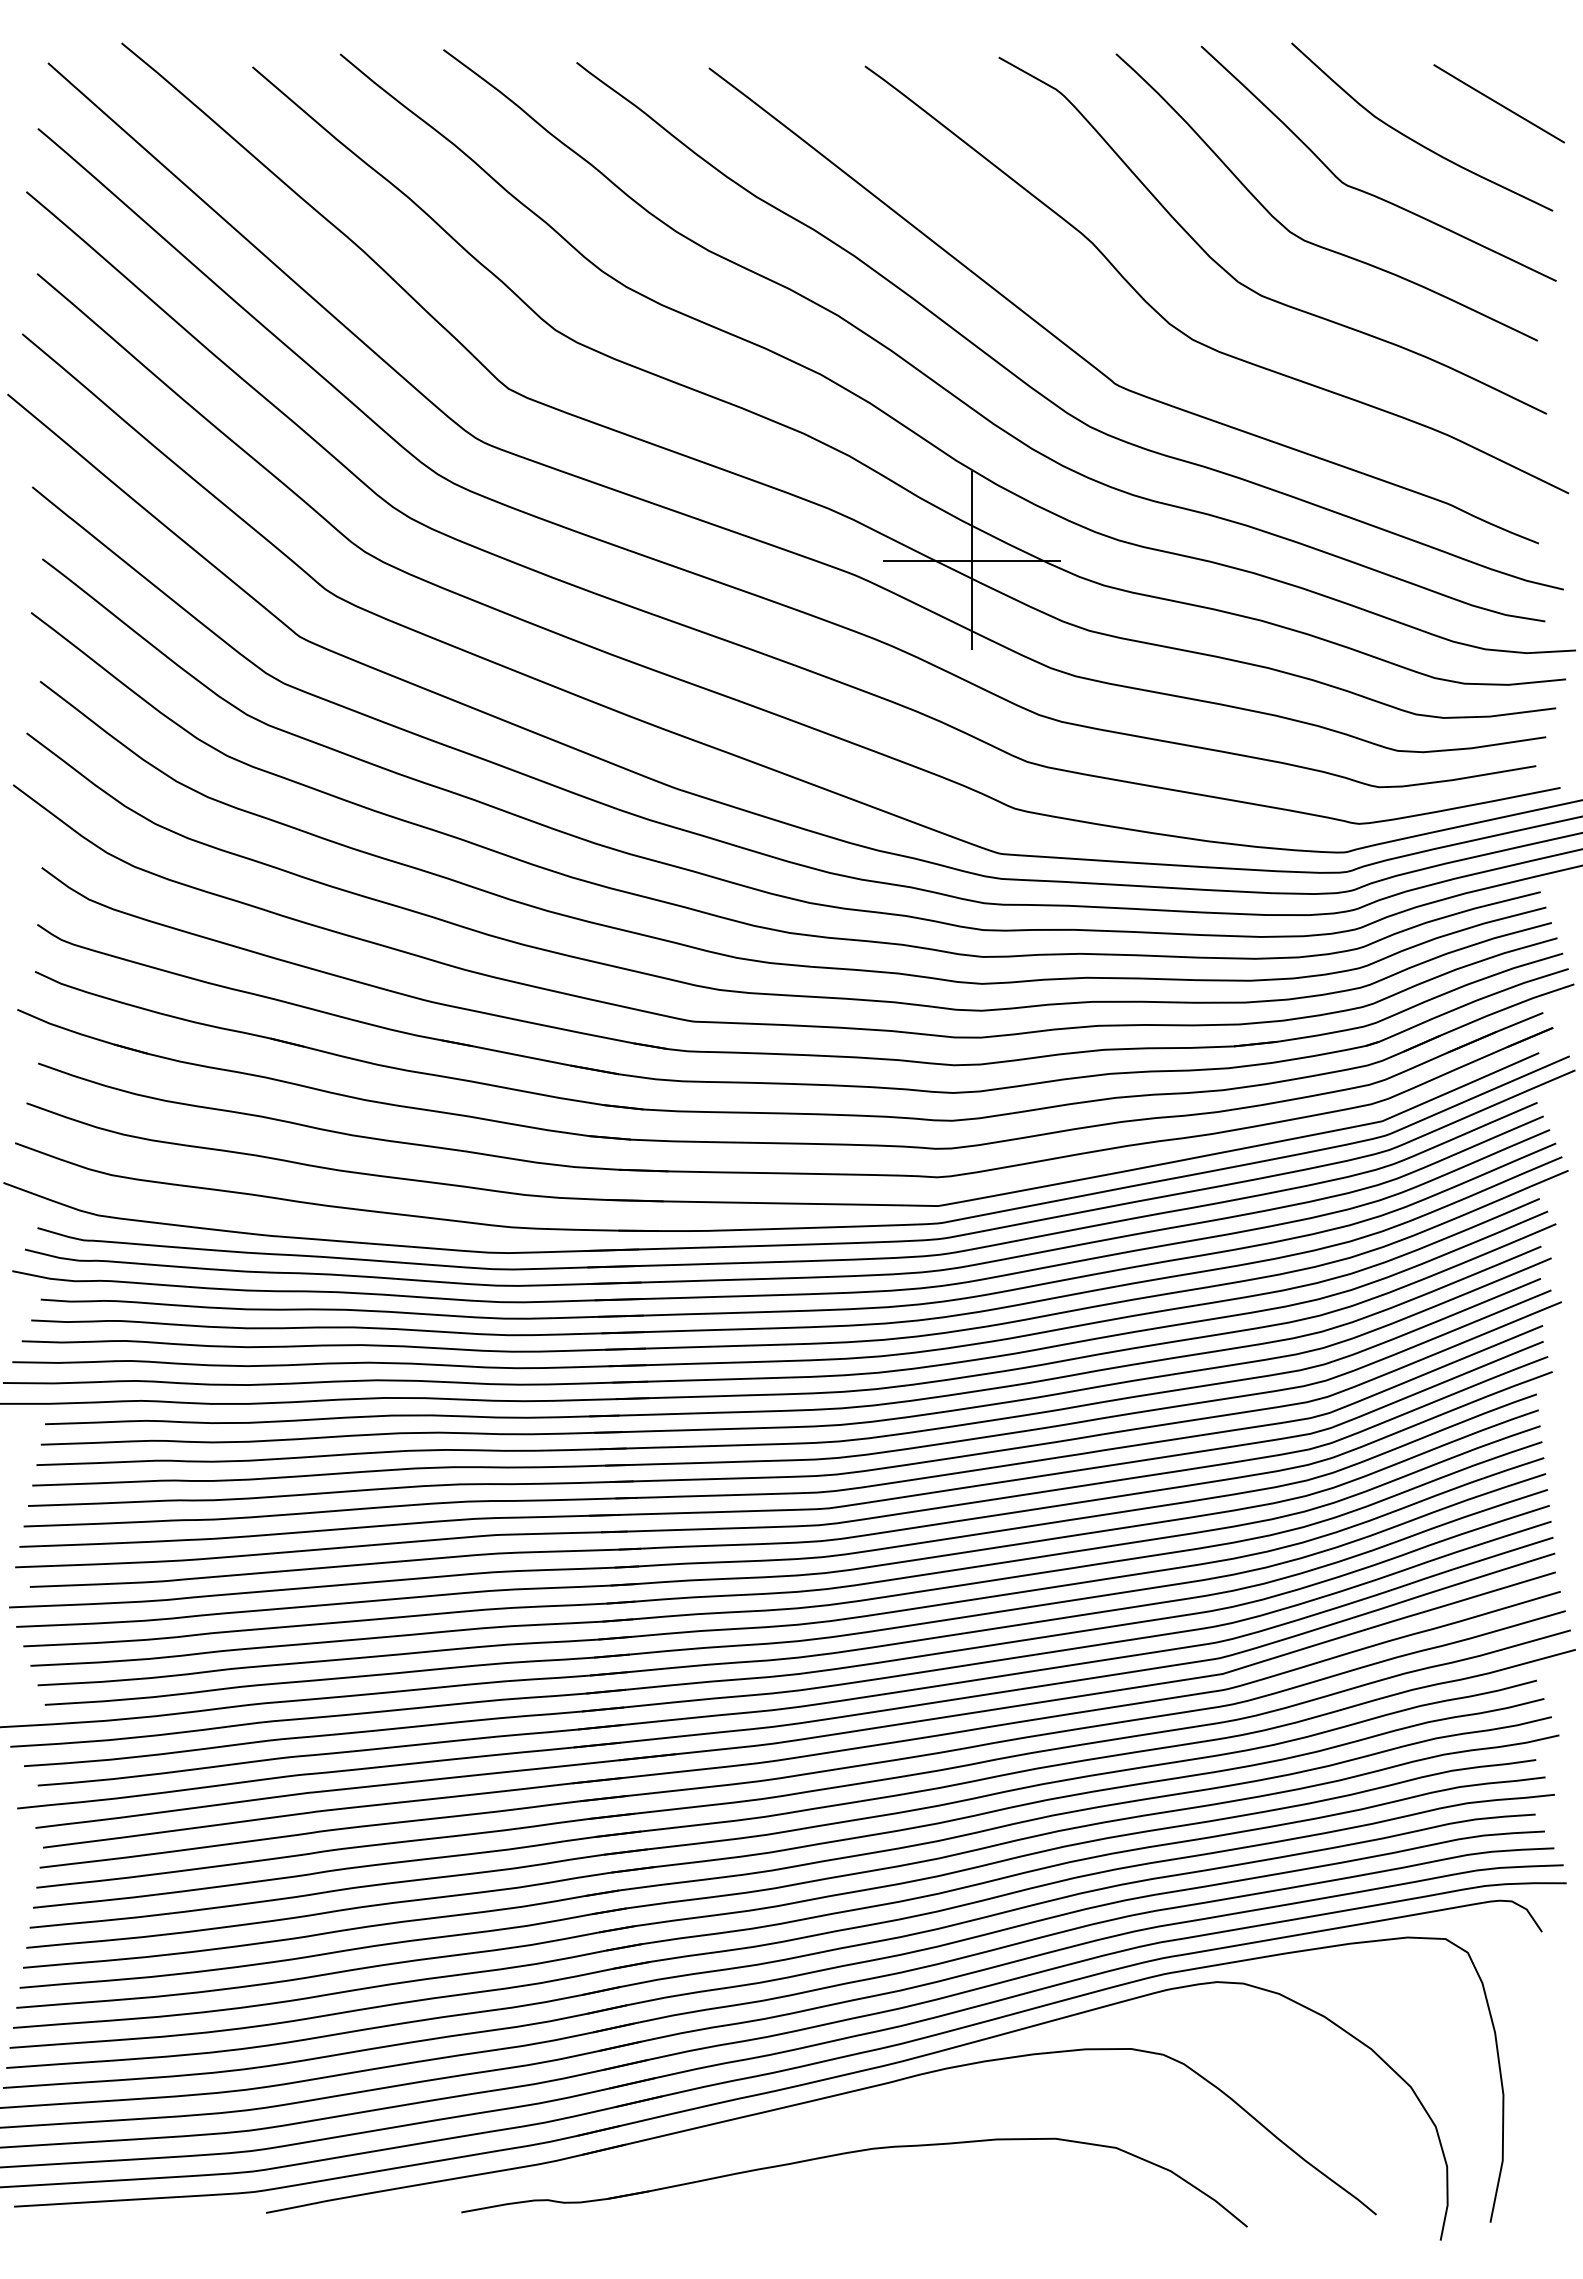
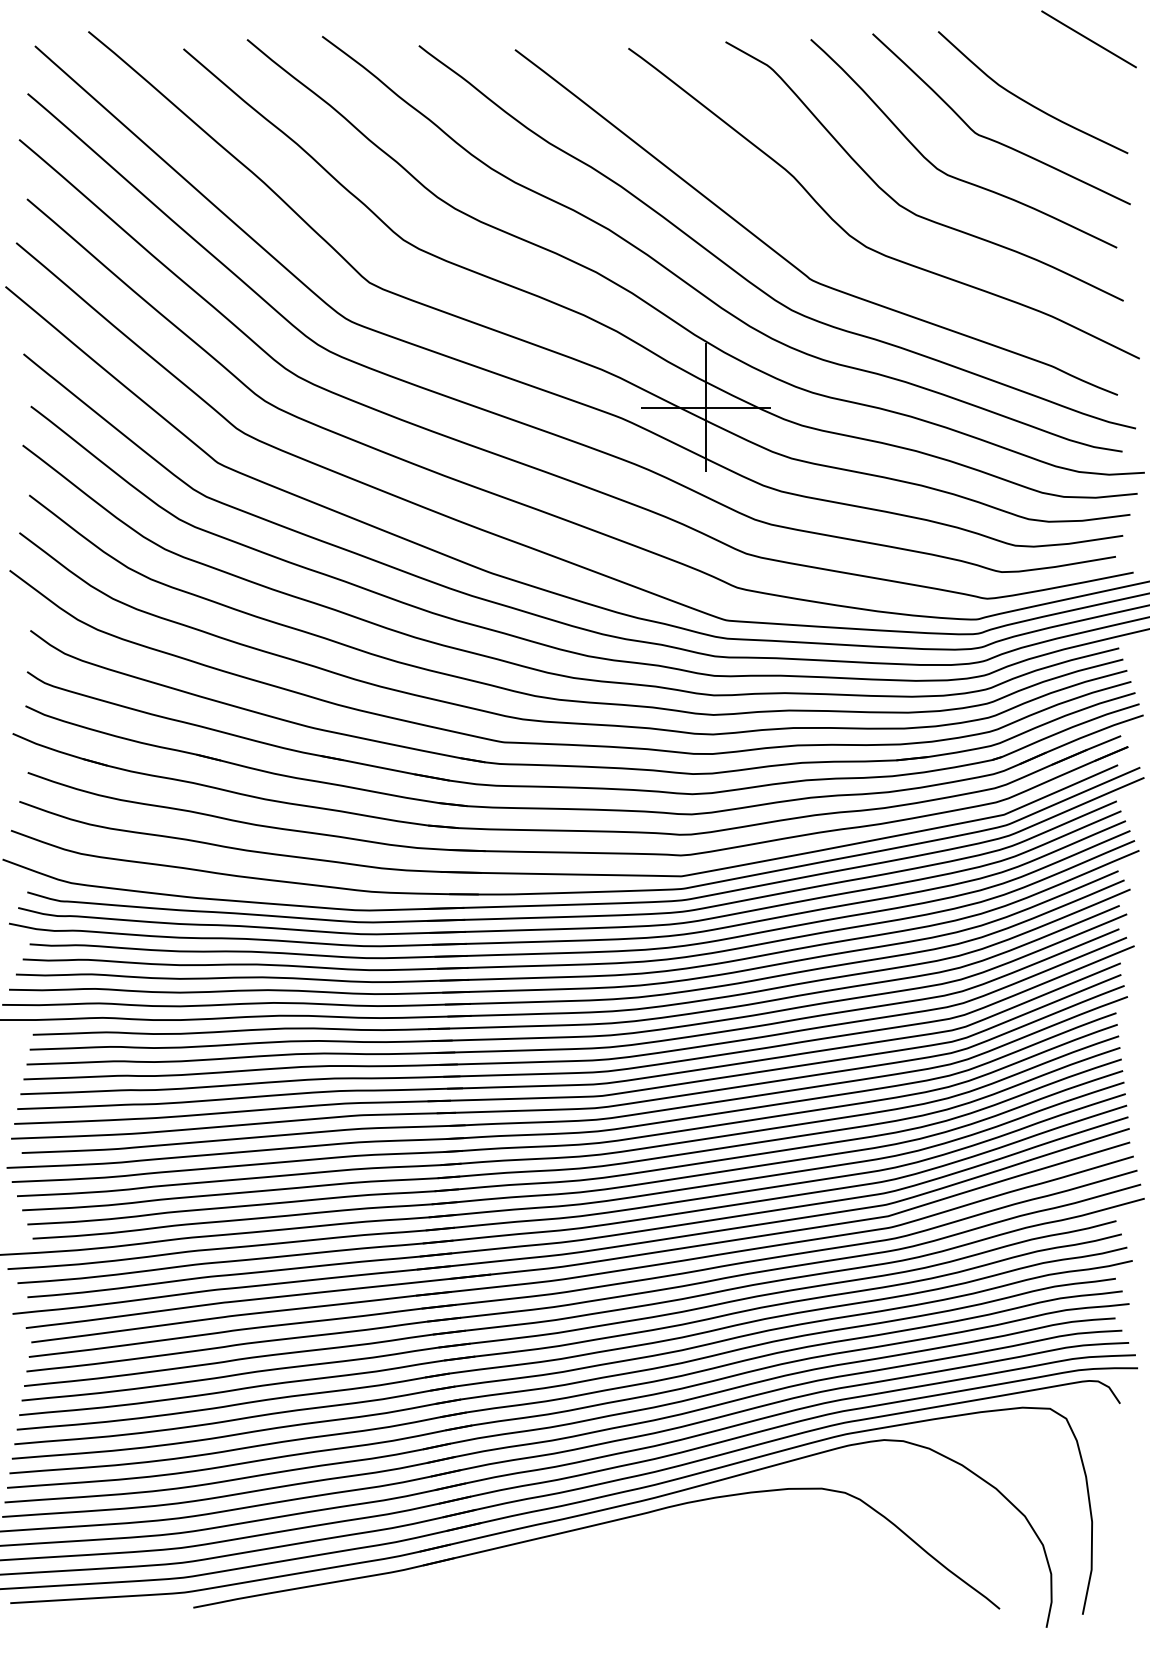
line: (1498, 103) -> (1088, 39), moved
part: (851, 2153) -> (618, 1564), removed

